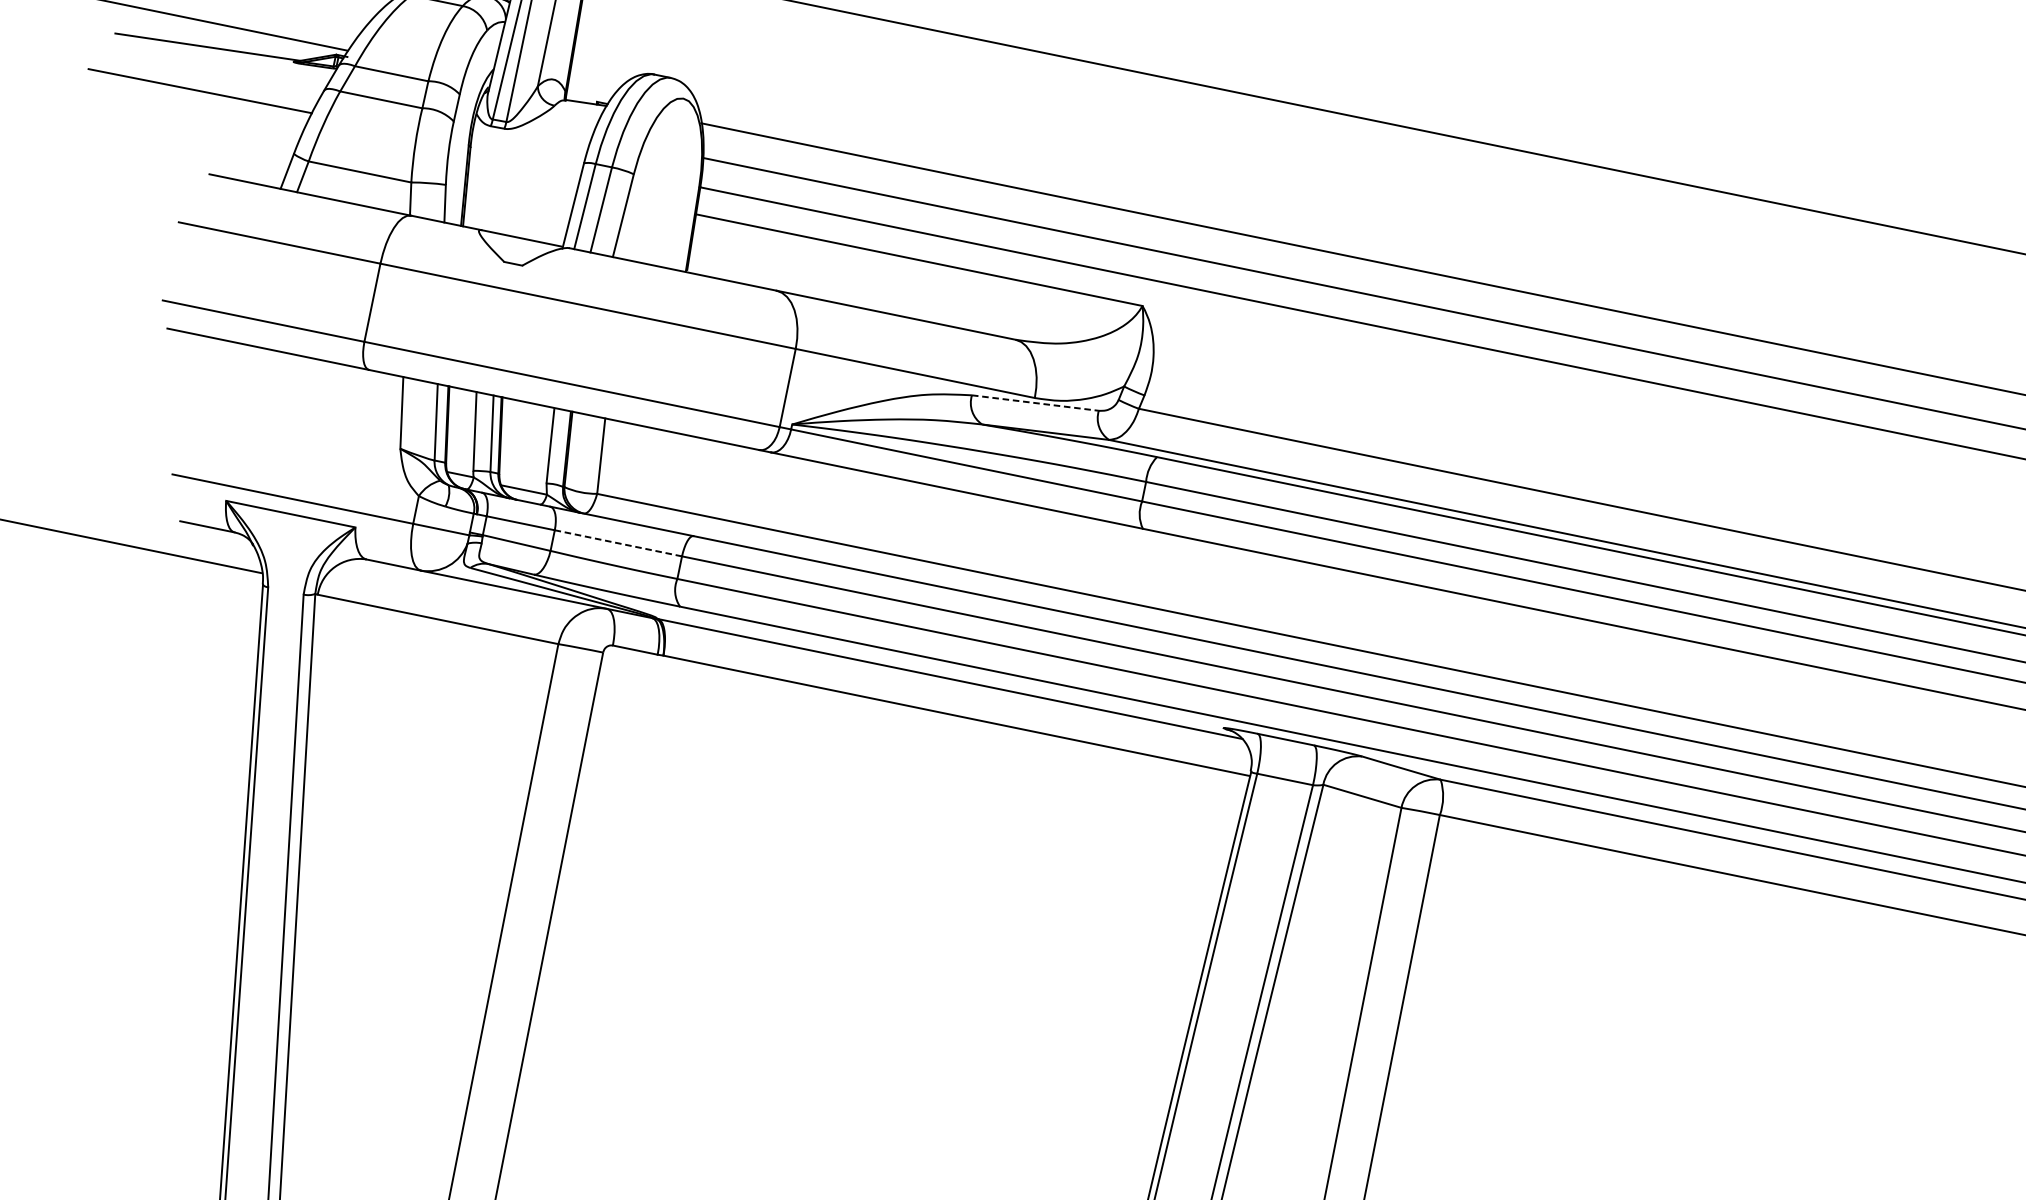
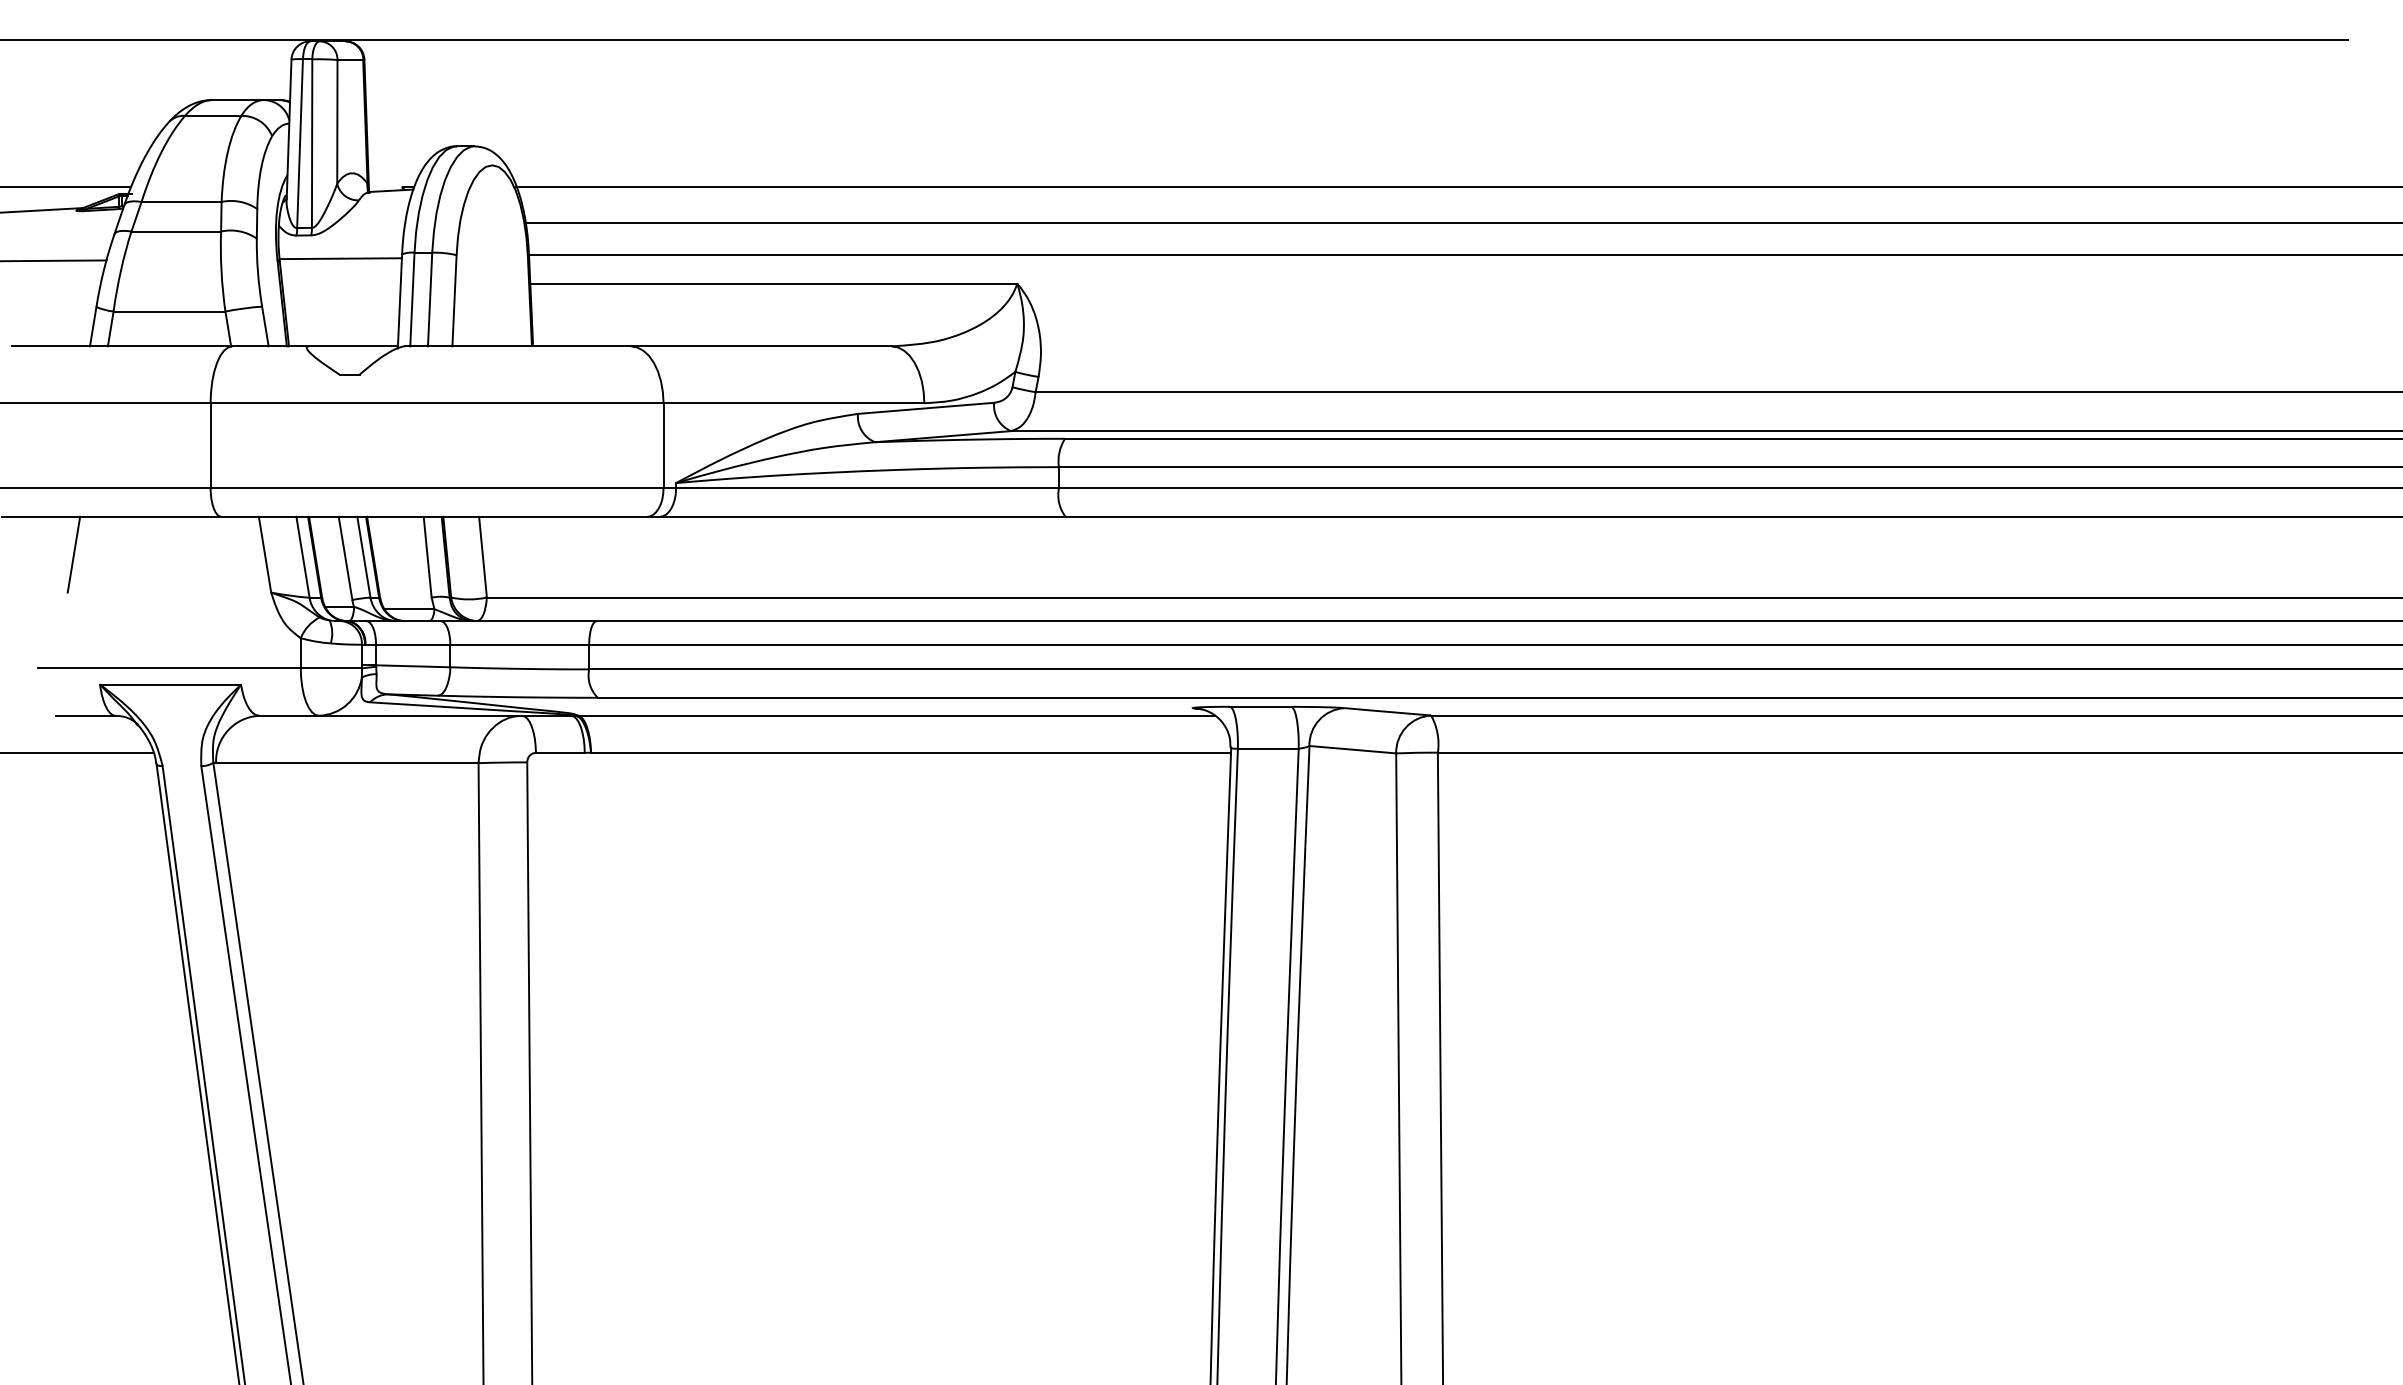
line: (526, 155) -> (340, 258), added
line: (226, 376) -> (73, 554), added
line: (1035, 403) -> (926, 408), dashed -> solid
line: (618, 543) -> (519, 644), dashed -> solid

